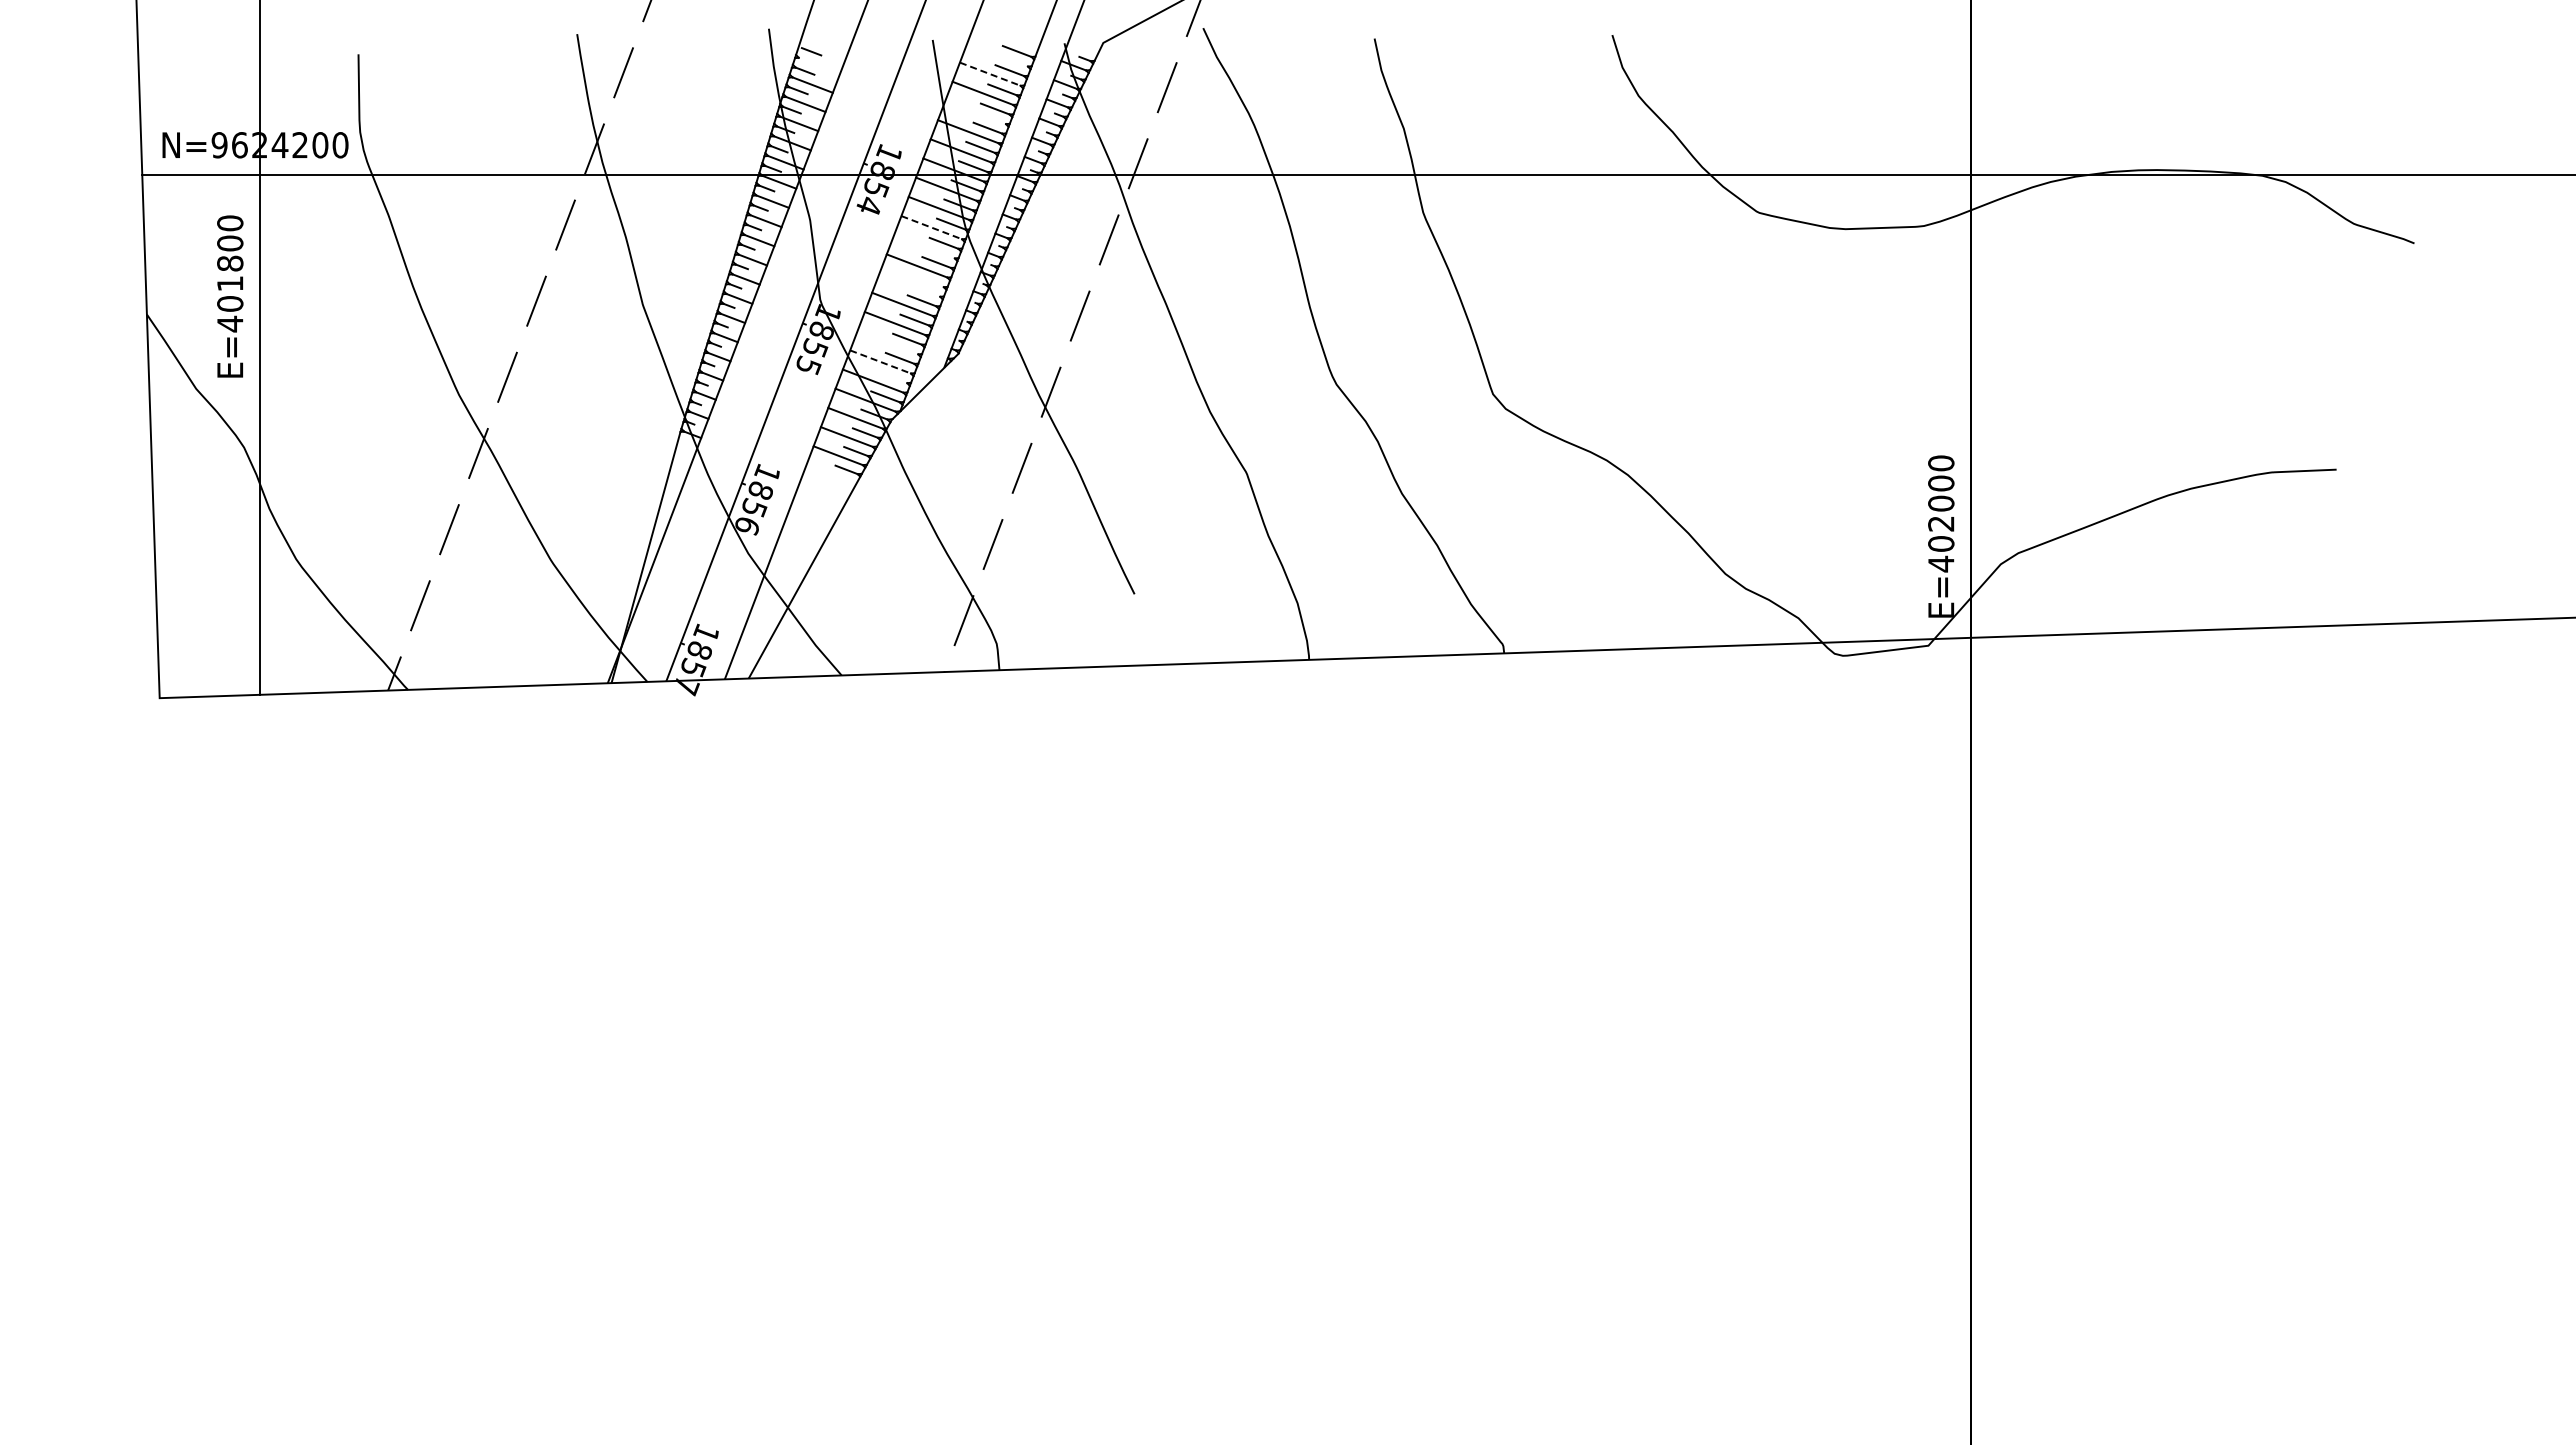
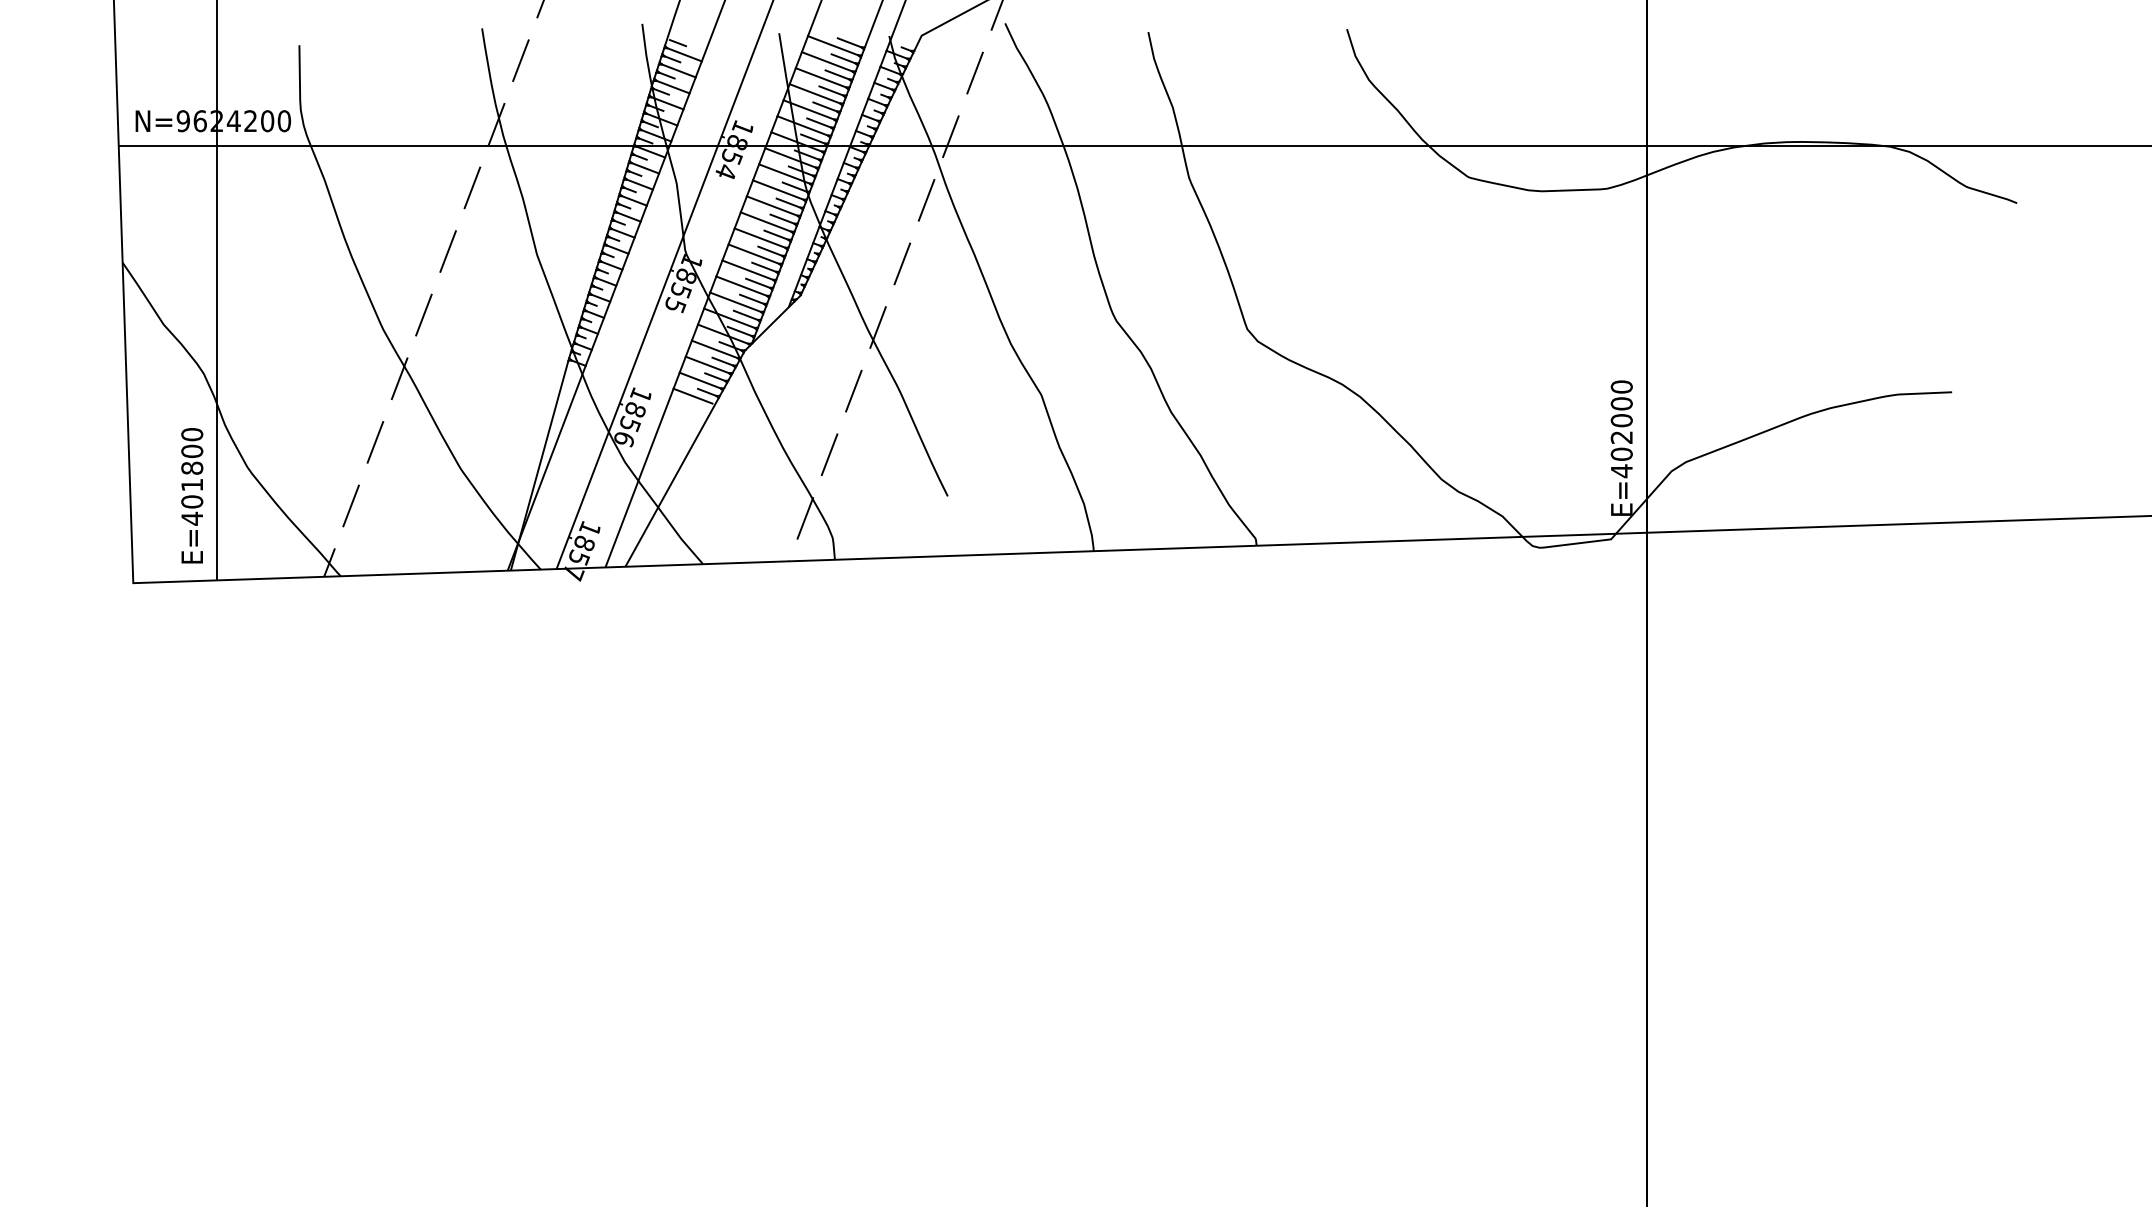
line: (997, 54) -> (833, 45), added
line: (819, 65) -> (684, 54), added
line: (990, 74) -> (827, 62), dashed -> solid
line: (975, 112) -> (814, 93), added
line: (931, 227) -> (778, 189), dashed -> solid
line: (924, 246) -> (772, 205), added
line: (929, 281) -> (776, 235), added
line: (909, 284) -> (759, 237), added
text: (230, 296) -> (192, 495), moved
line: (887, 342) -> (741, 286), added
line: (880, 361) -> (735, 301), dashed -> solid
line: (892, 377) -> (745, 315), added
line: (829, 474) -> (692, 396), added

